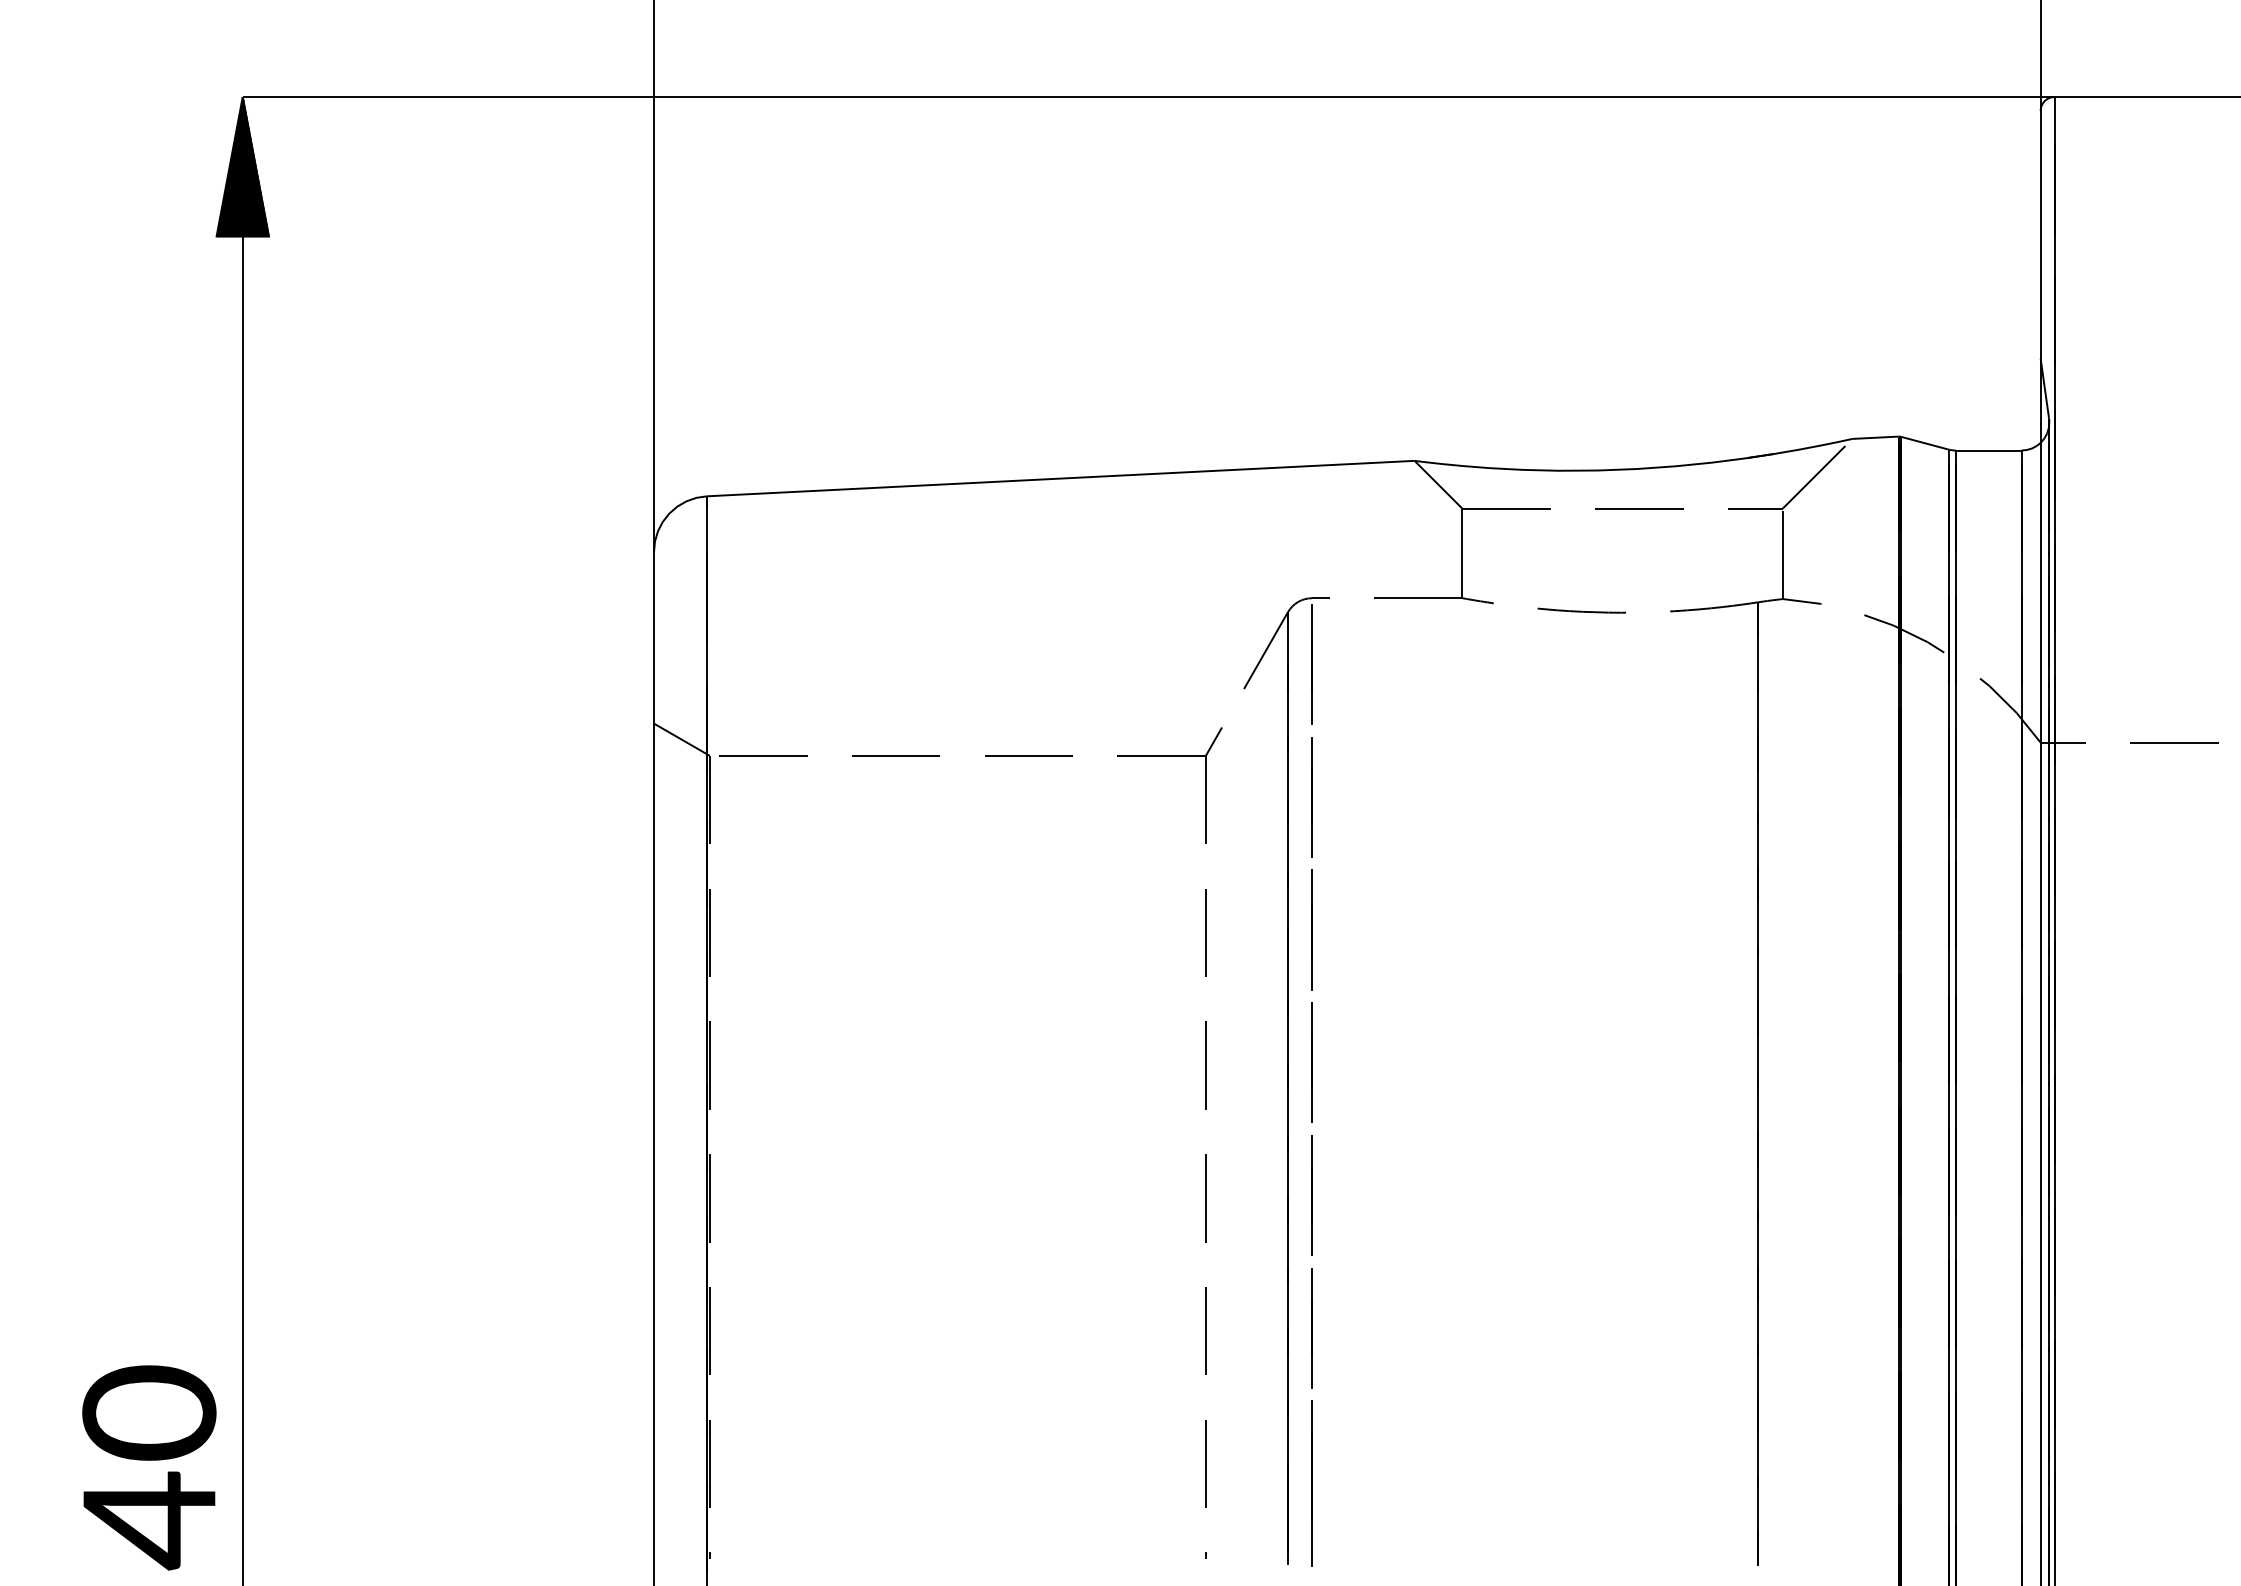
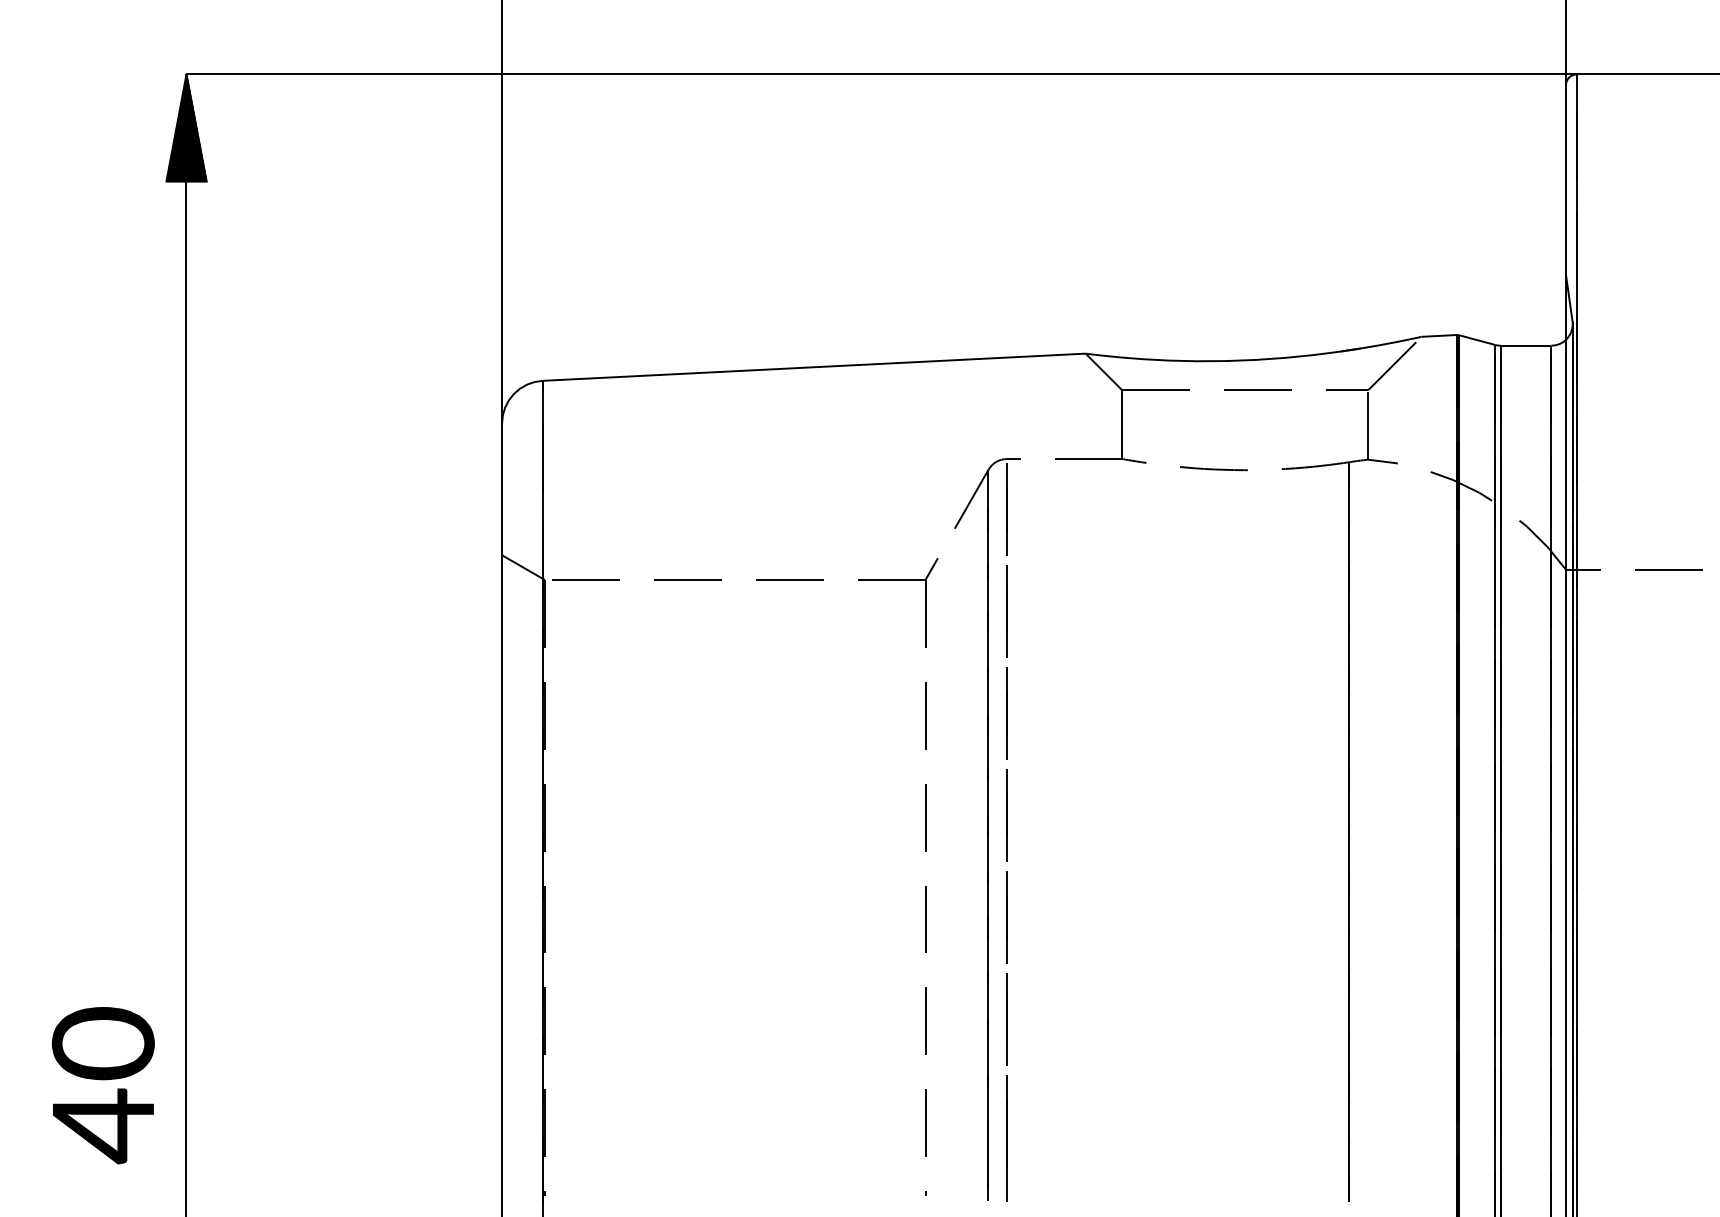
text: (149, 1467) -> (103, 1085), moved

